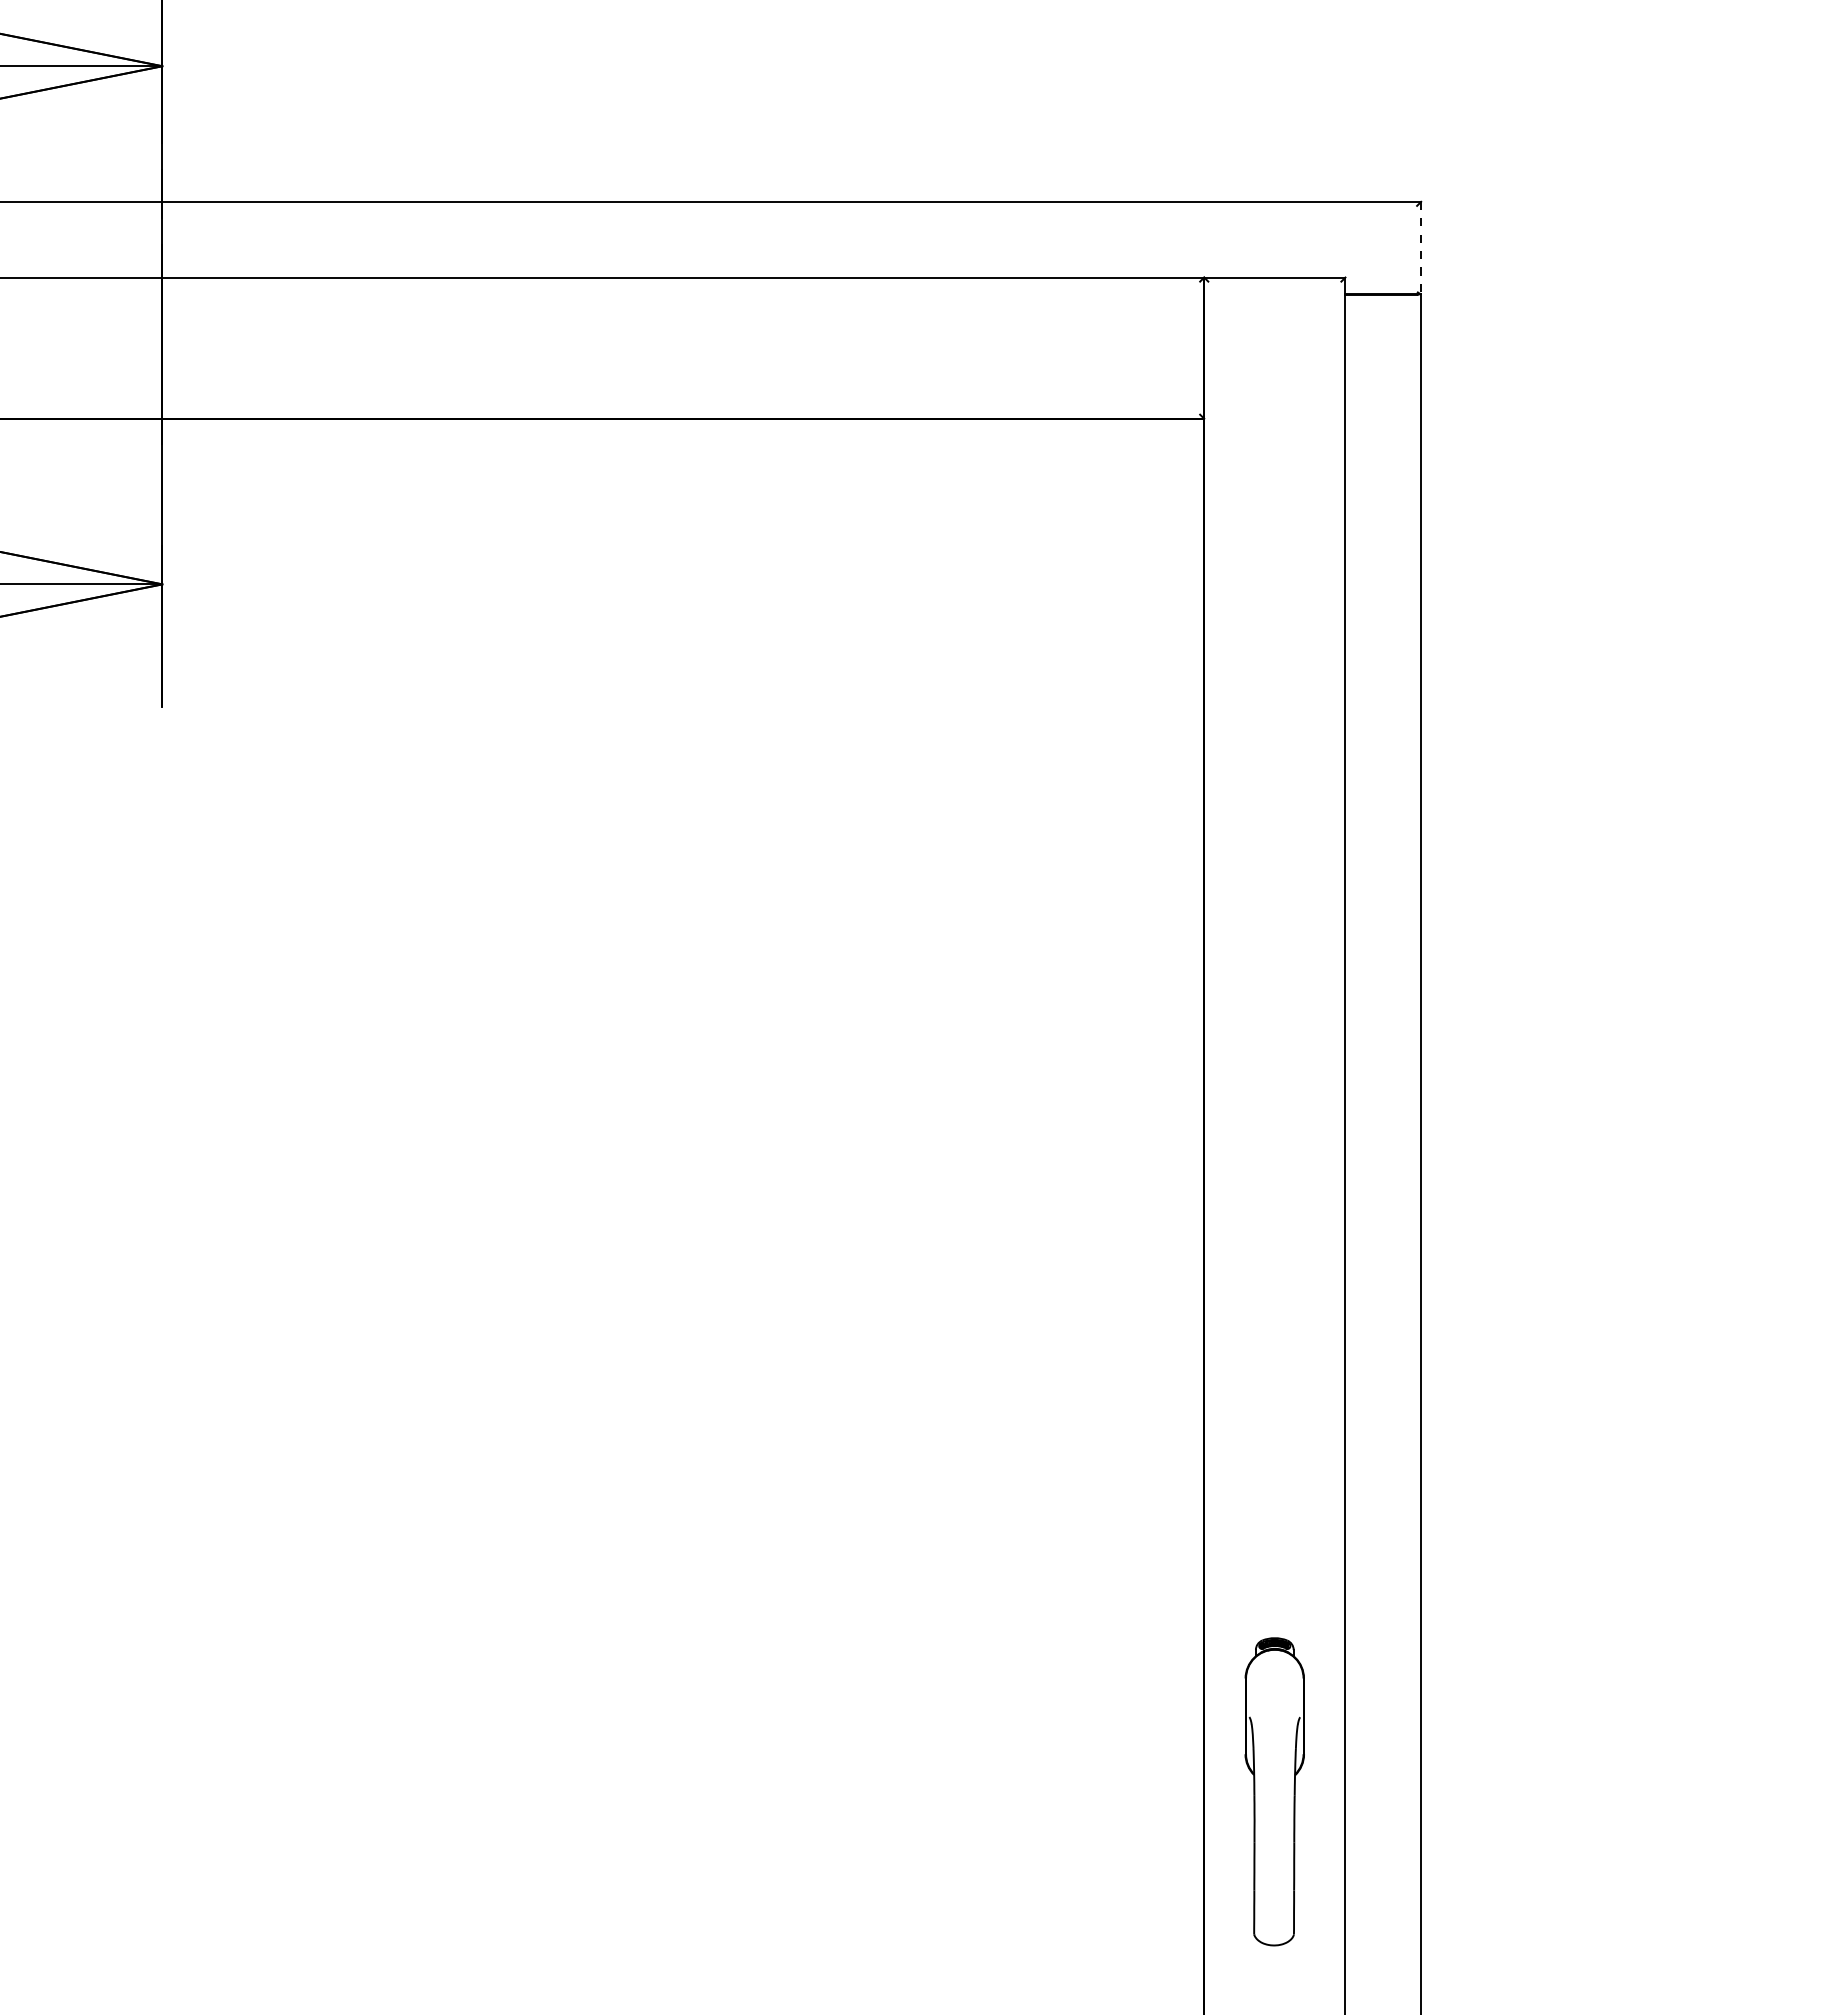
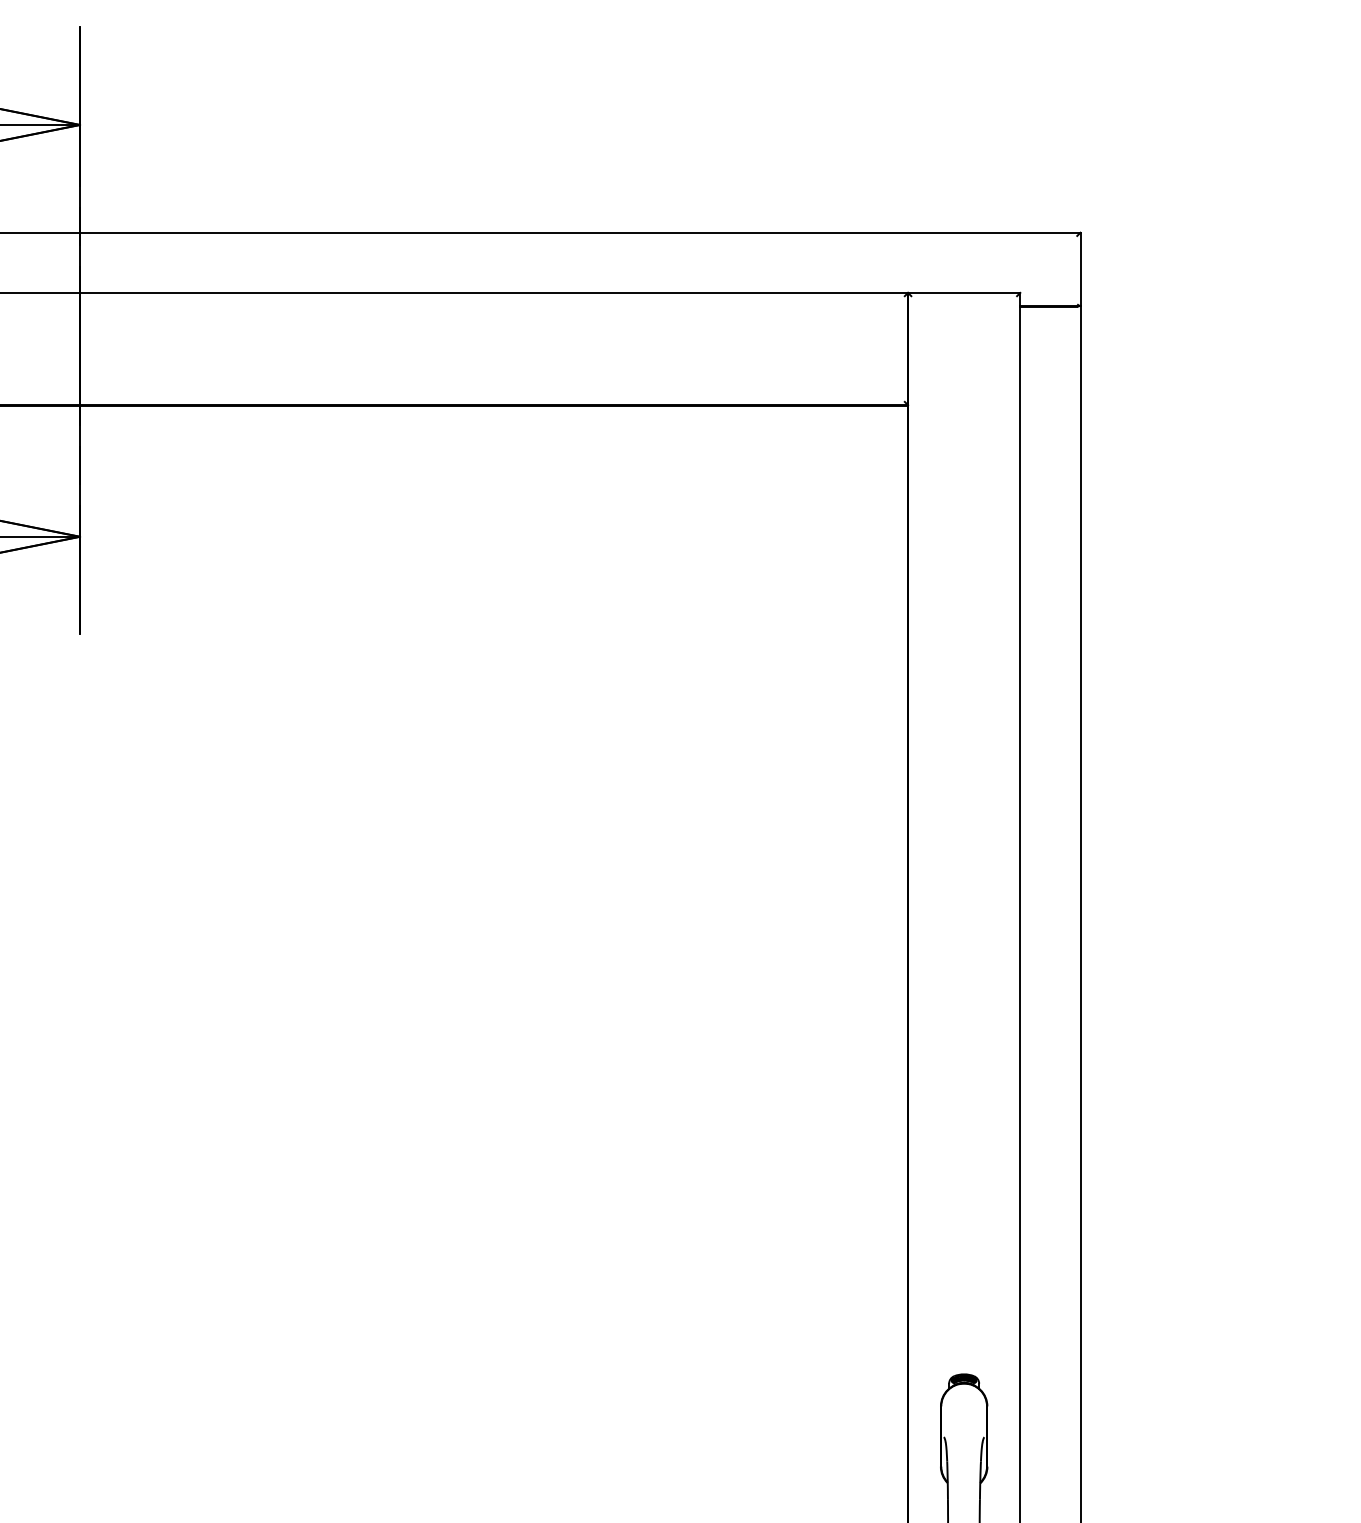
line: (1421, 248) -> (1080, 269), dashed -> solid

